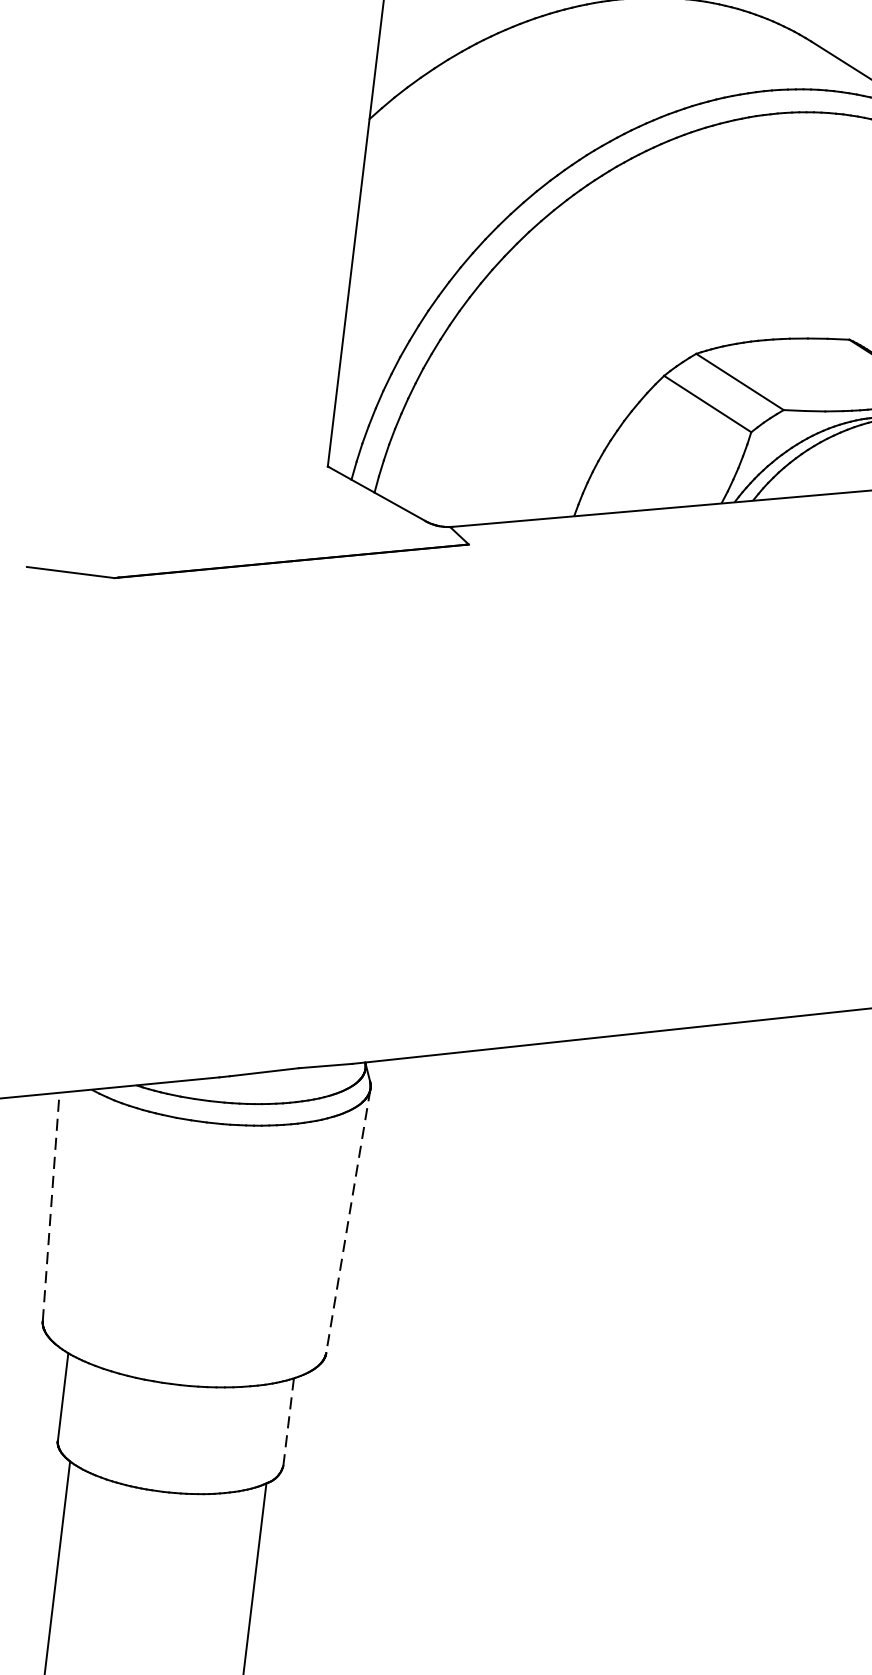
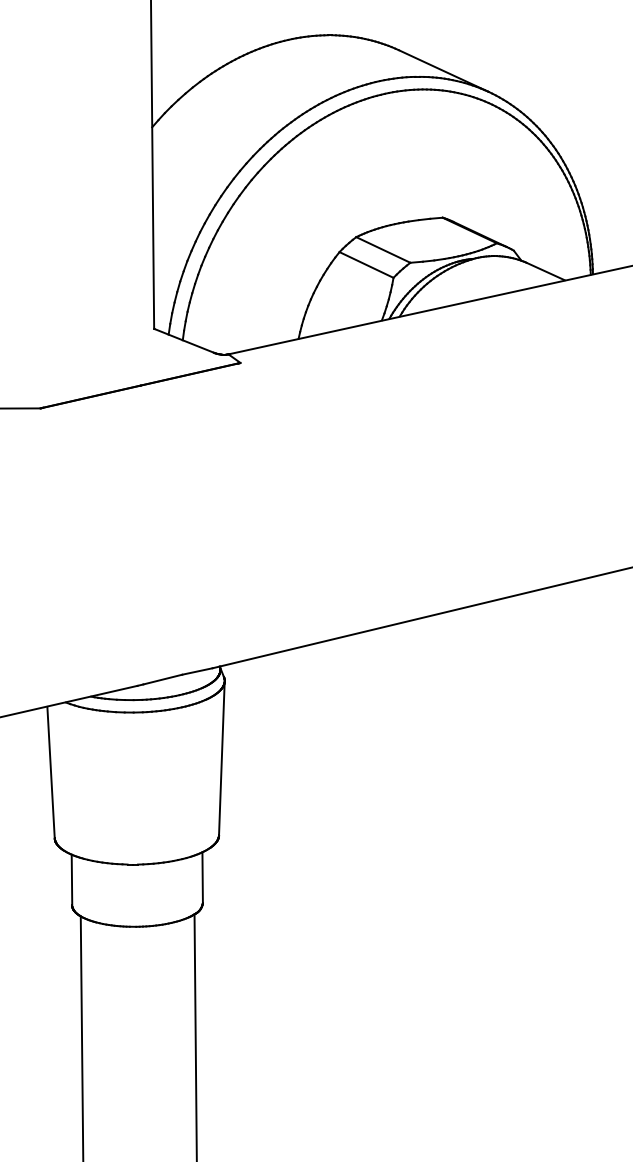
line: (51, 1207) -> (51, 772), dashed -> solid
line: (347, 1221) -> (221, 758), dashed -> solid
line: (288, 1423) -> (202, 878), dashed -> solid

